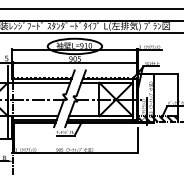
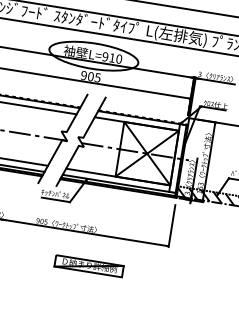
part: (91, 171) -> (88, 264), added

